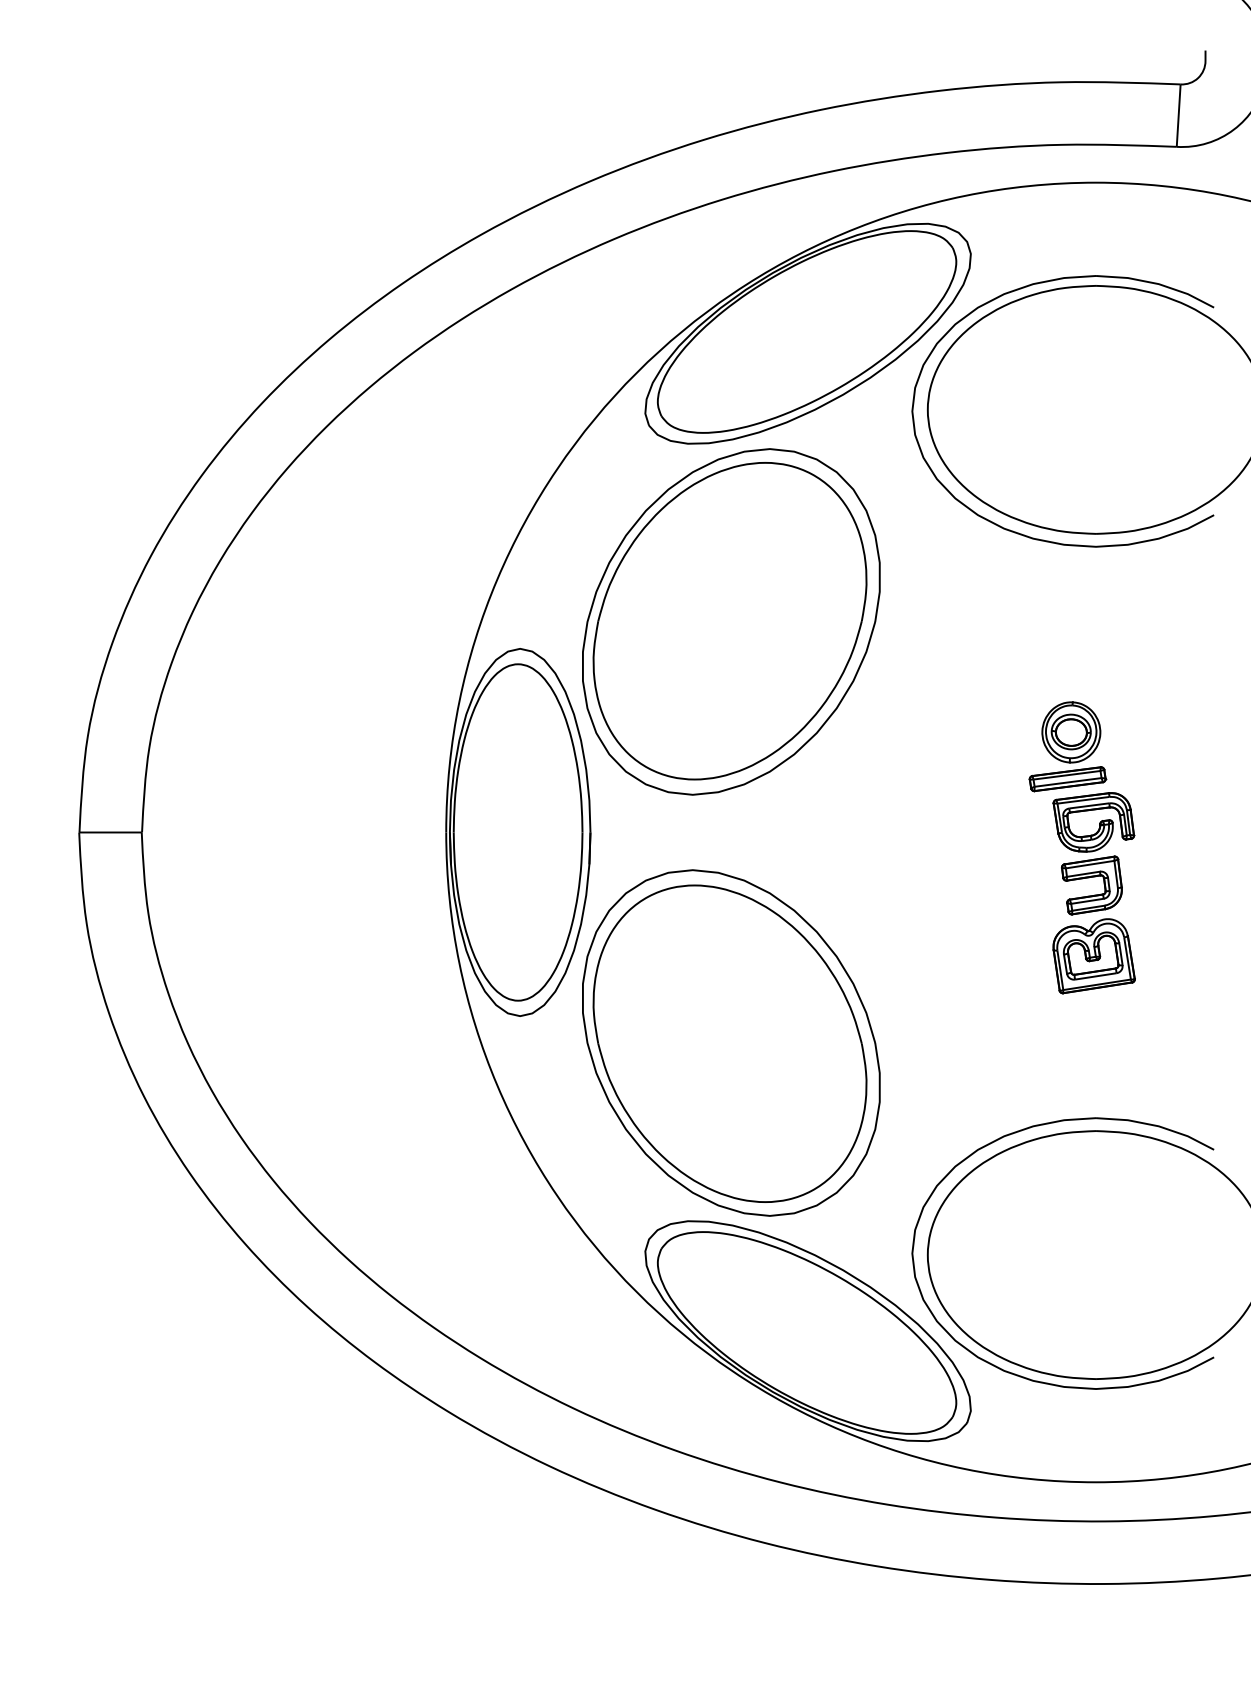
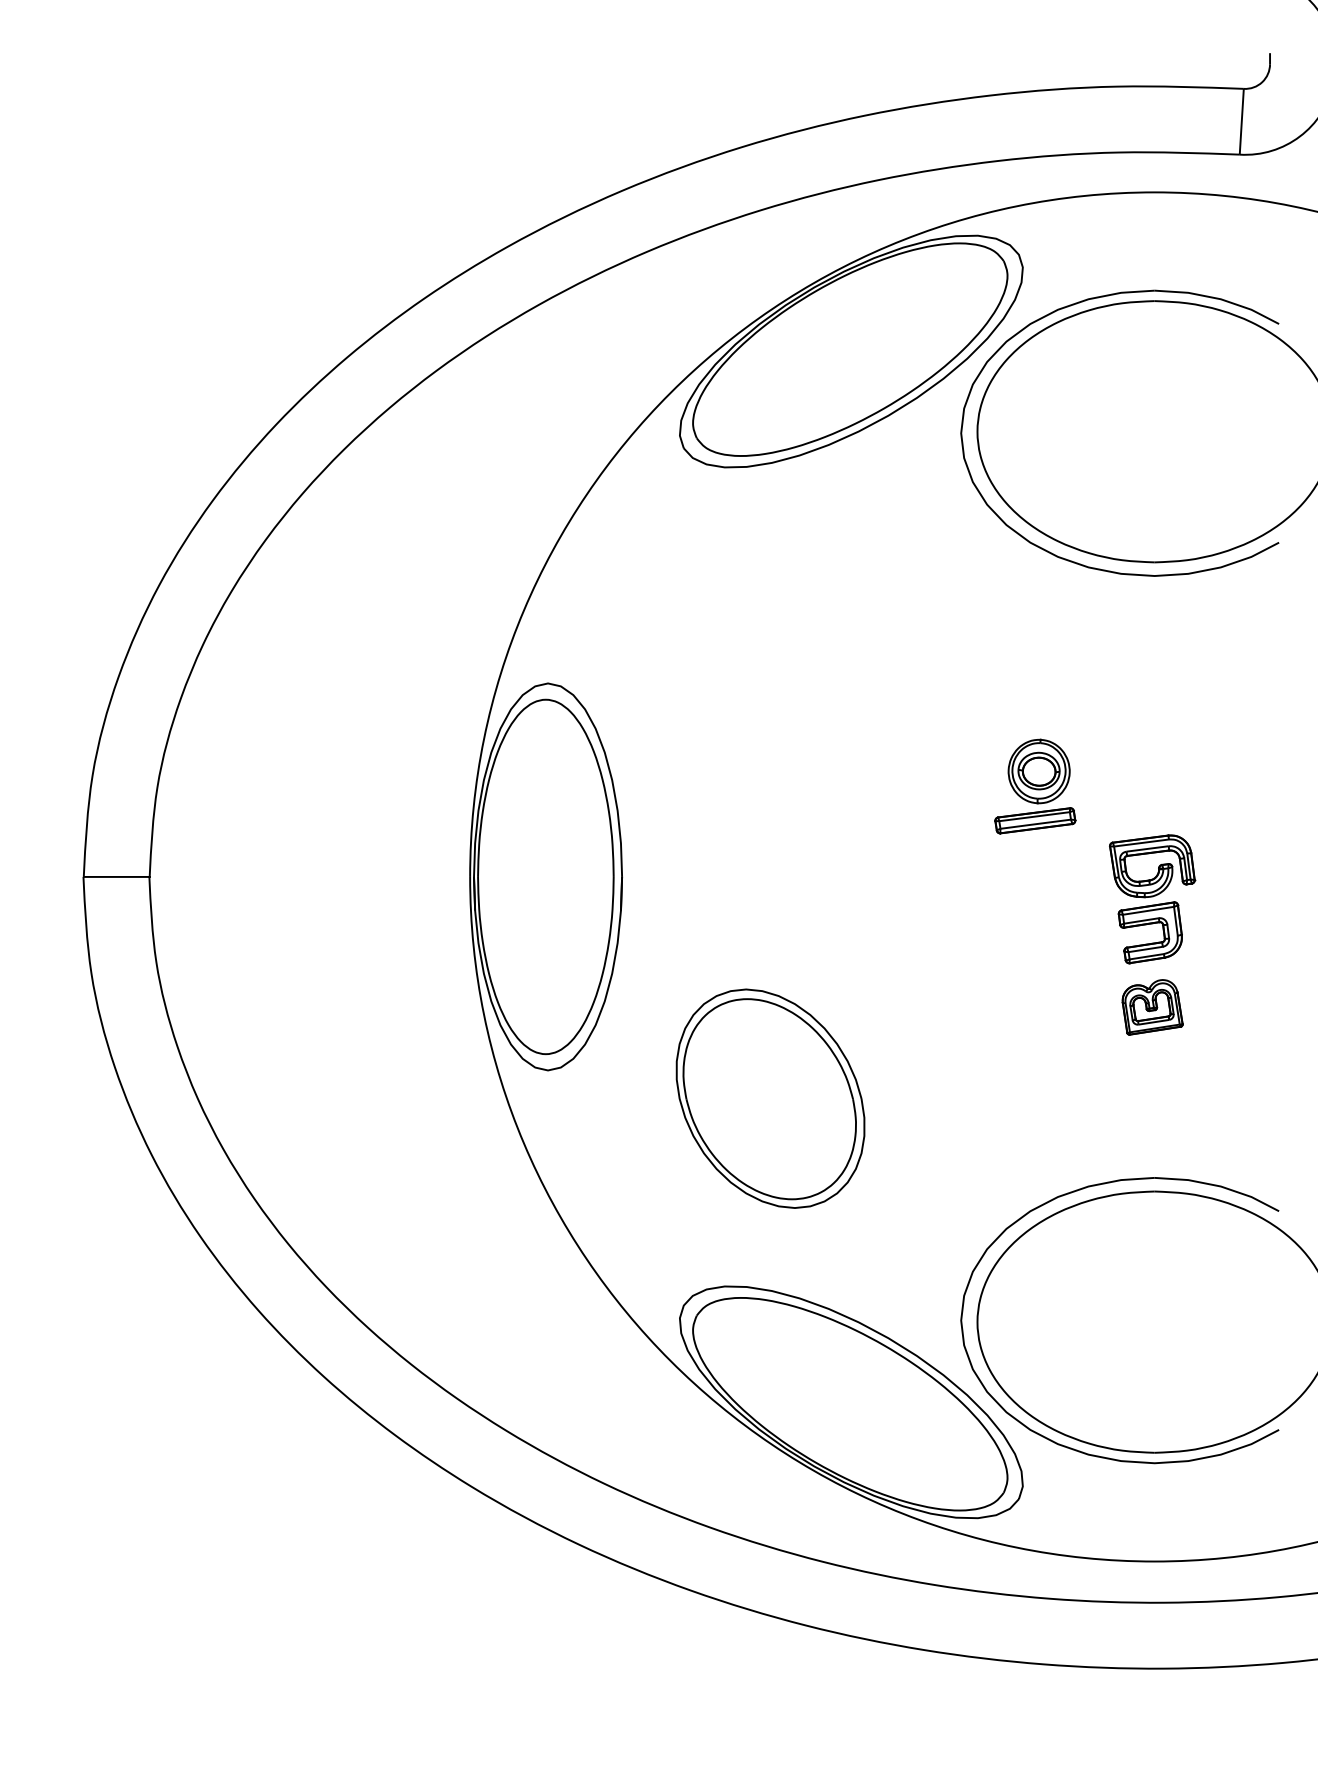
part: (731, 621) -> (770, 654), removed
part: (1067, 746) -> (1035, 786), moved
part: (1093, 956) -> (1152, 1007), size x0.7
part: (731, 1042) -> (770, 1098), size x0.6

